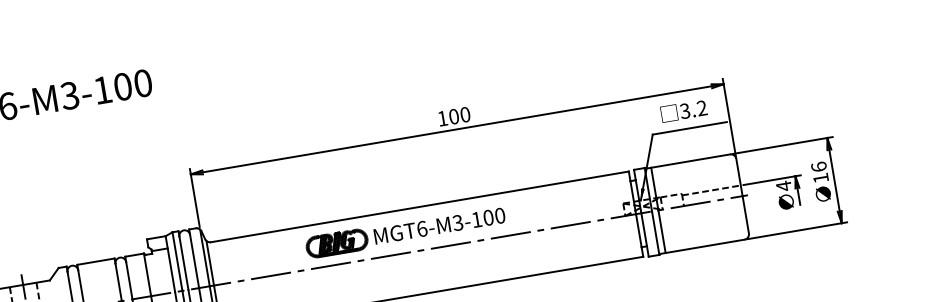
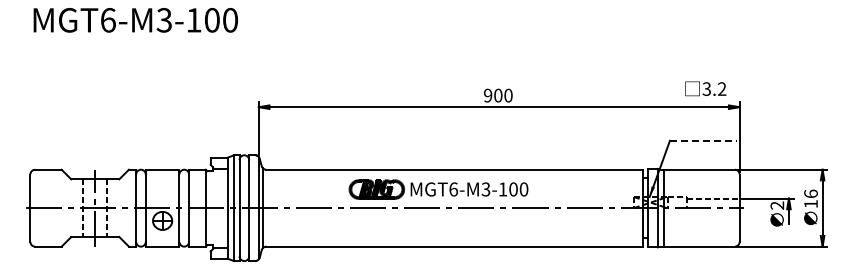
text: (683, 110) -> (705, 88), moved
text: (443, 118) -> (488, 95), 100 -> 900
line: (689, 127) -> (703, 140), solid -> dashed
text: (784, 186) -> (777, 205), 4 -> 2

